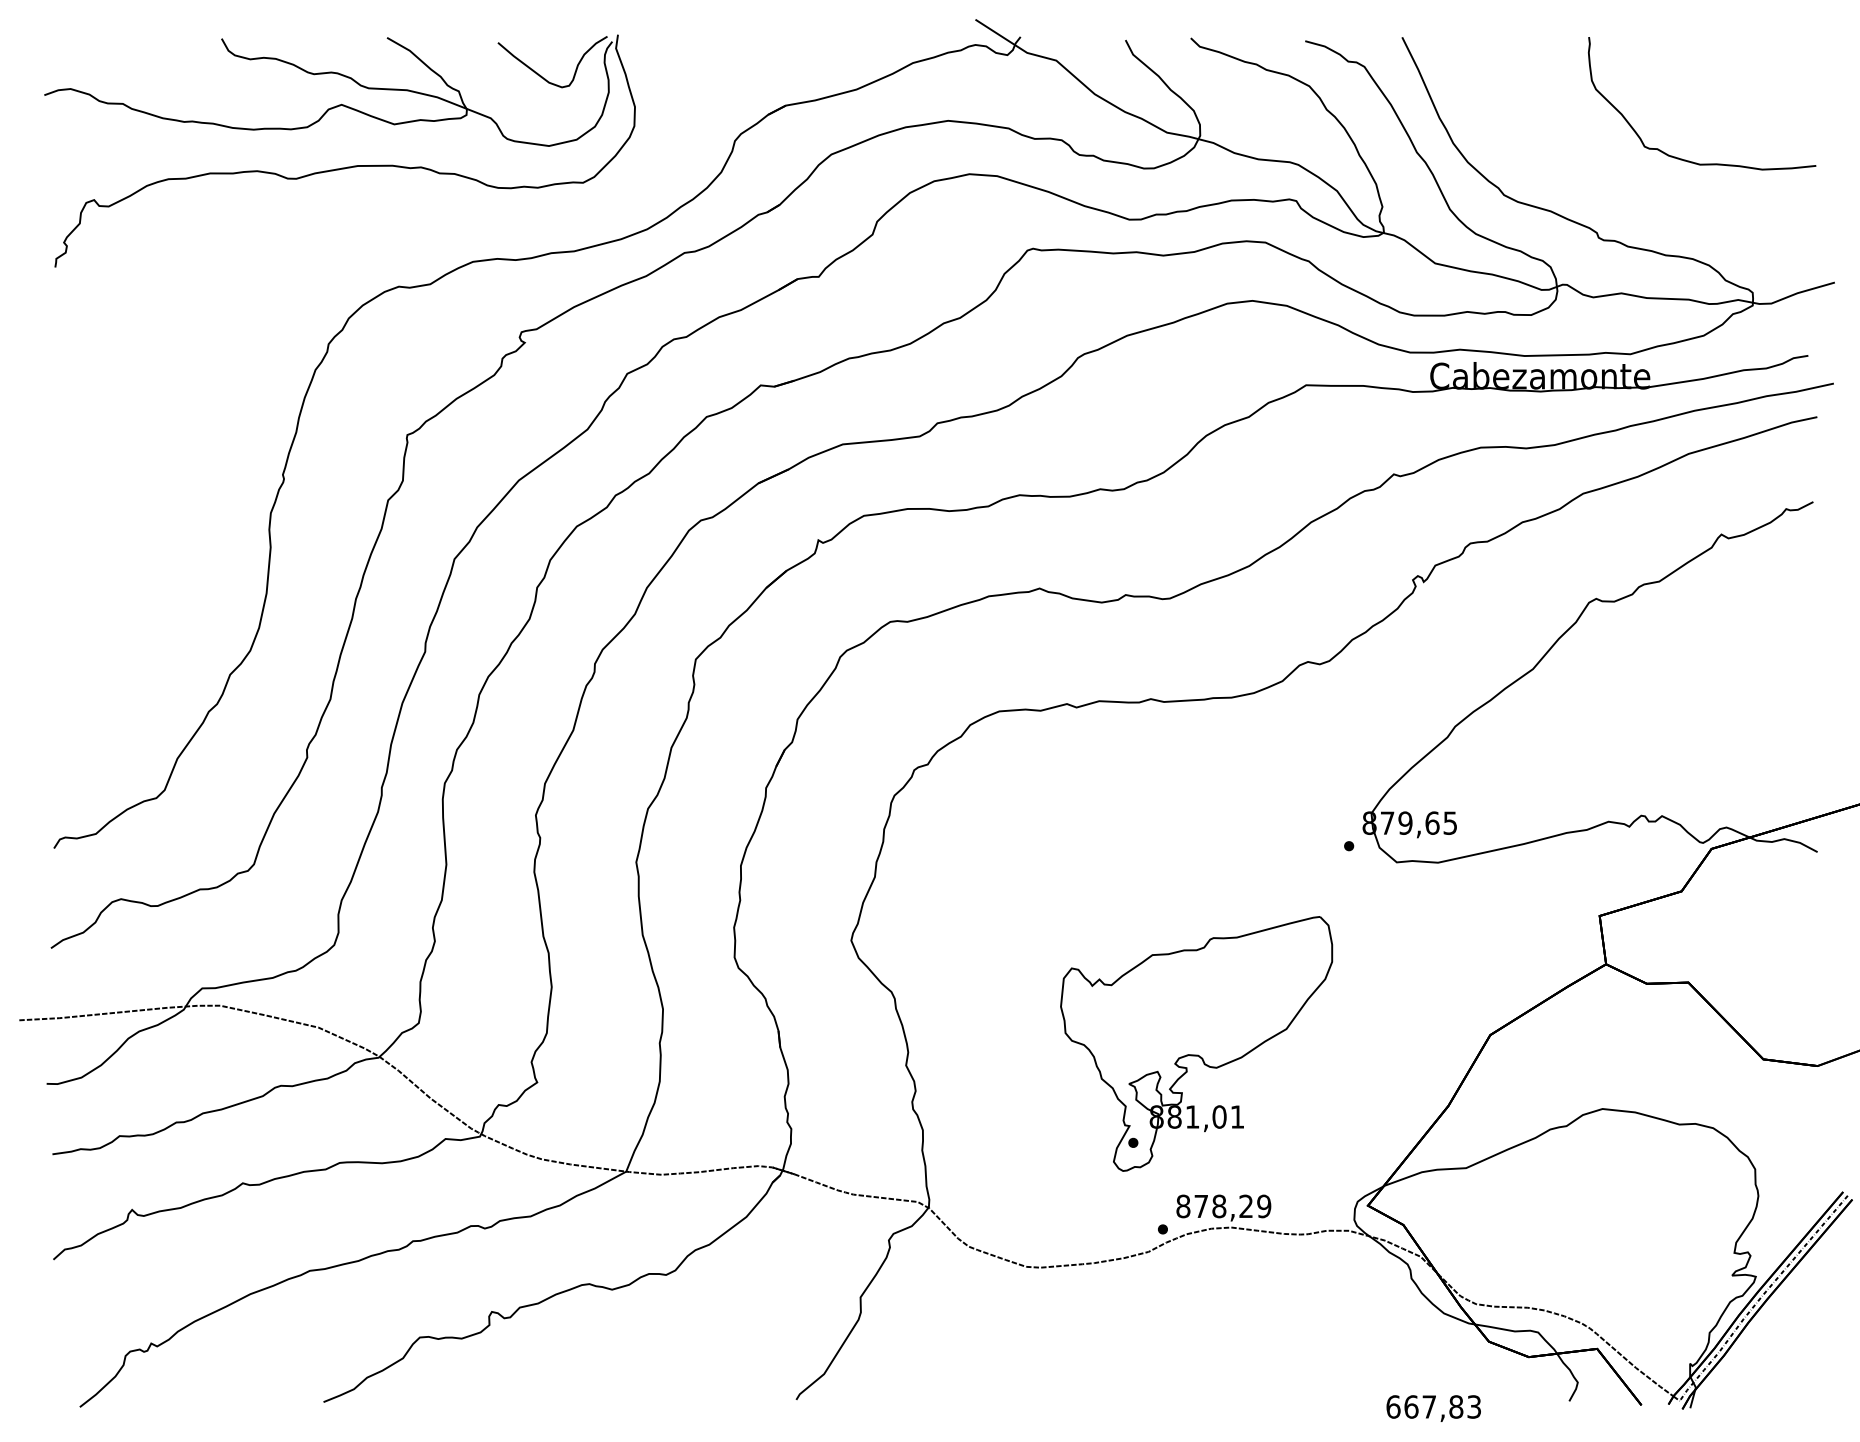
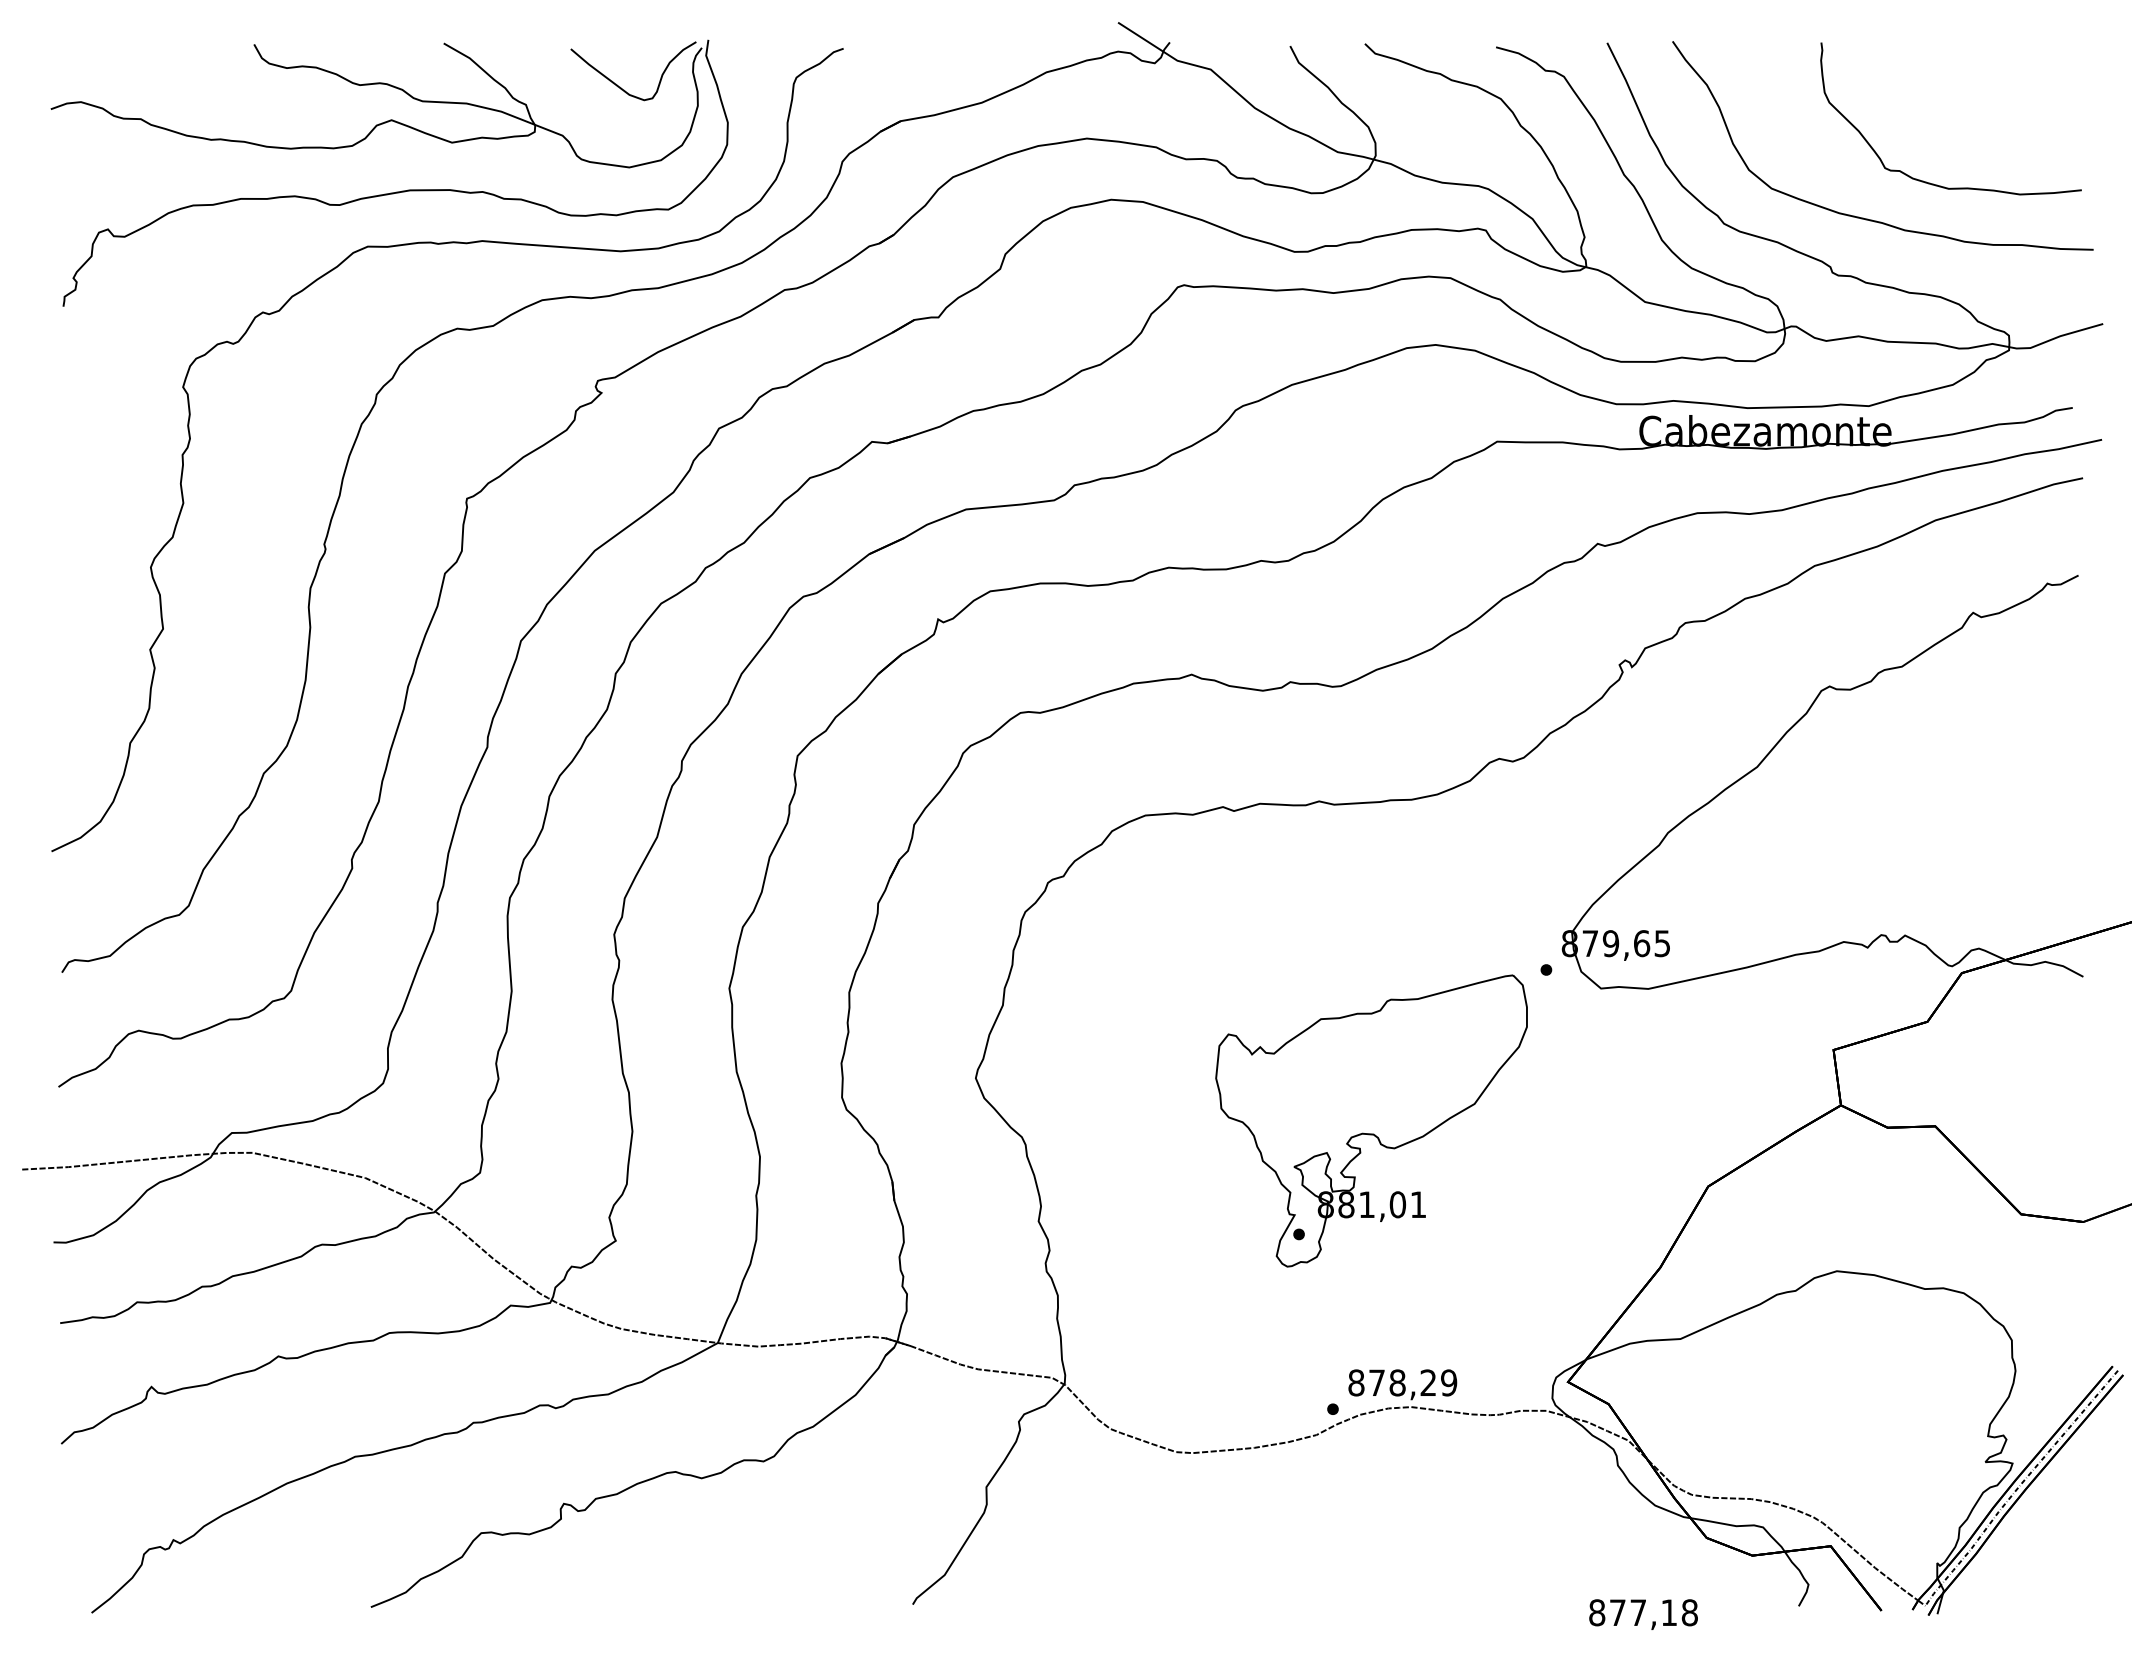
curve: (1630, 190) -> (1868, 218), added
curve: (387, 213) -> (444, 244), added
part: (1196, 1043) -> (1371, 1120), moved
text: (1433, 1406) -> (1643, 1612), 667,83 -> 877,18

